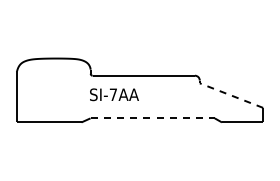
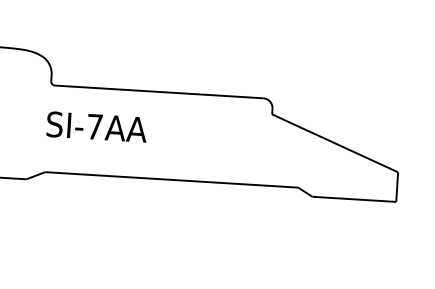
line: (231, 95) -> (335, 143), dashed -> solid
line: (153, 118) -> (173, 180), dashed -> solid

